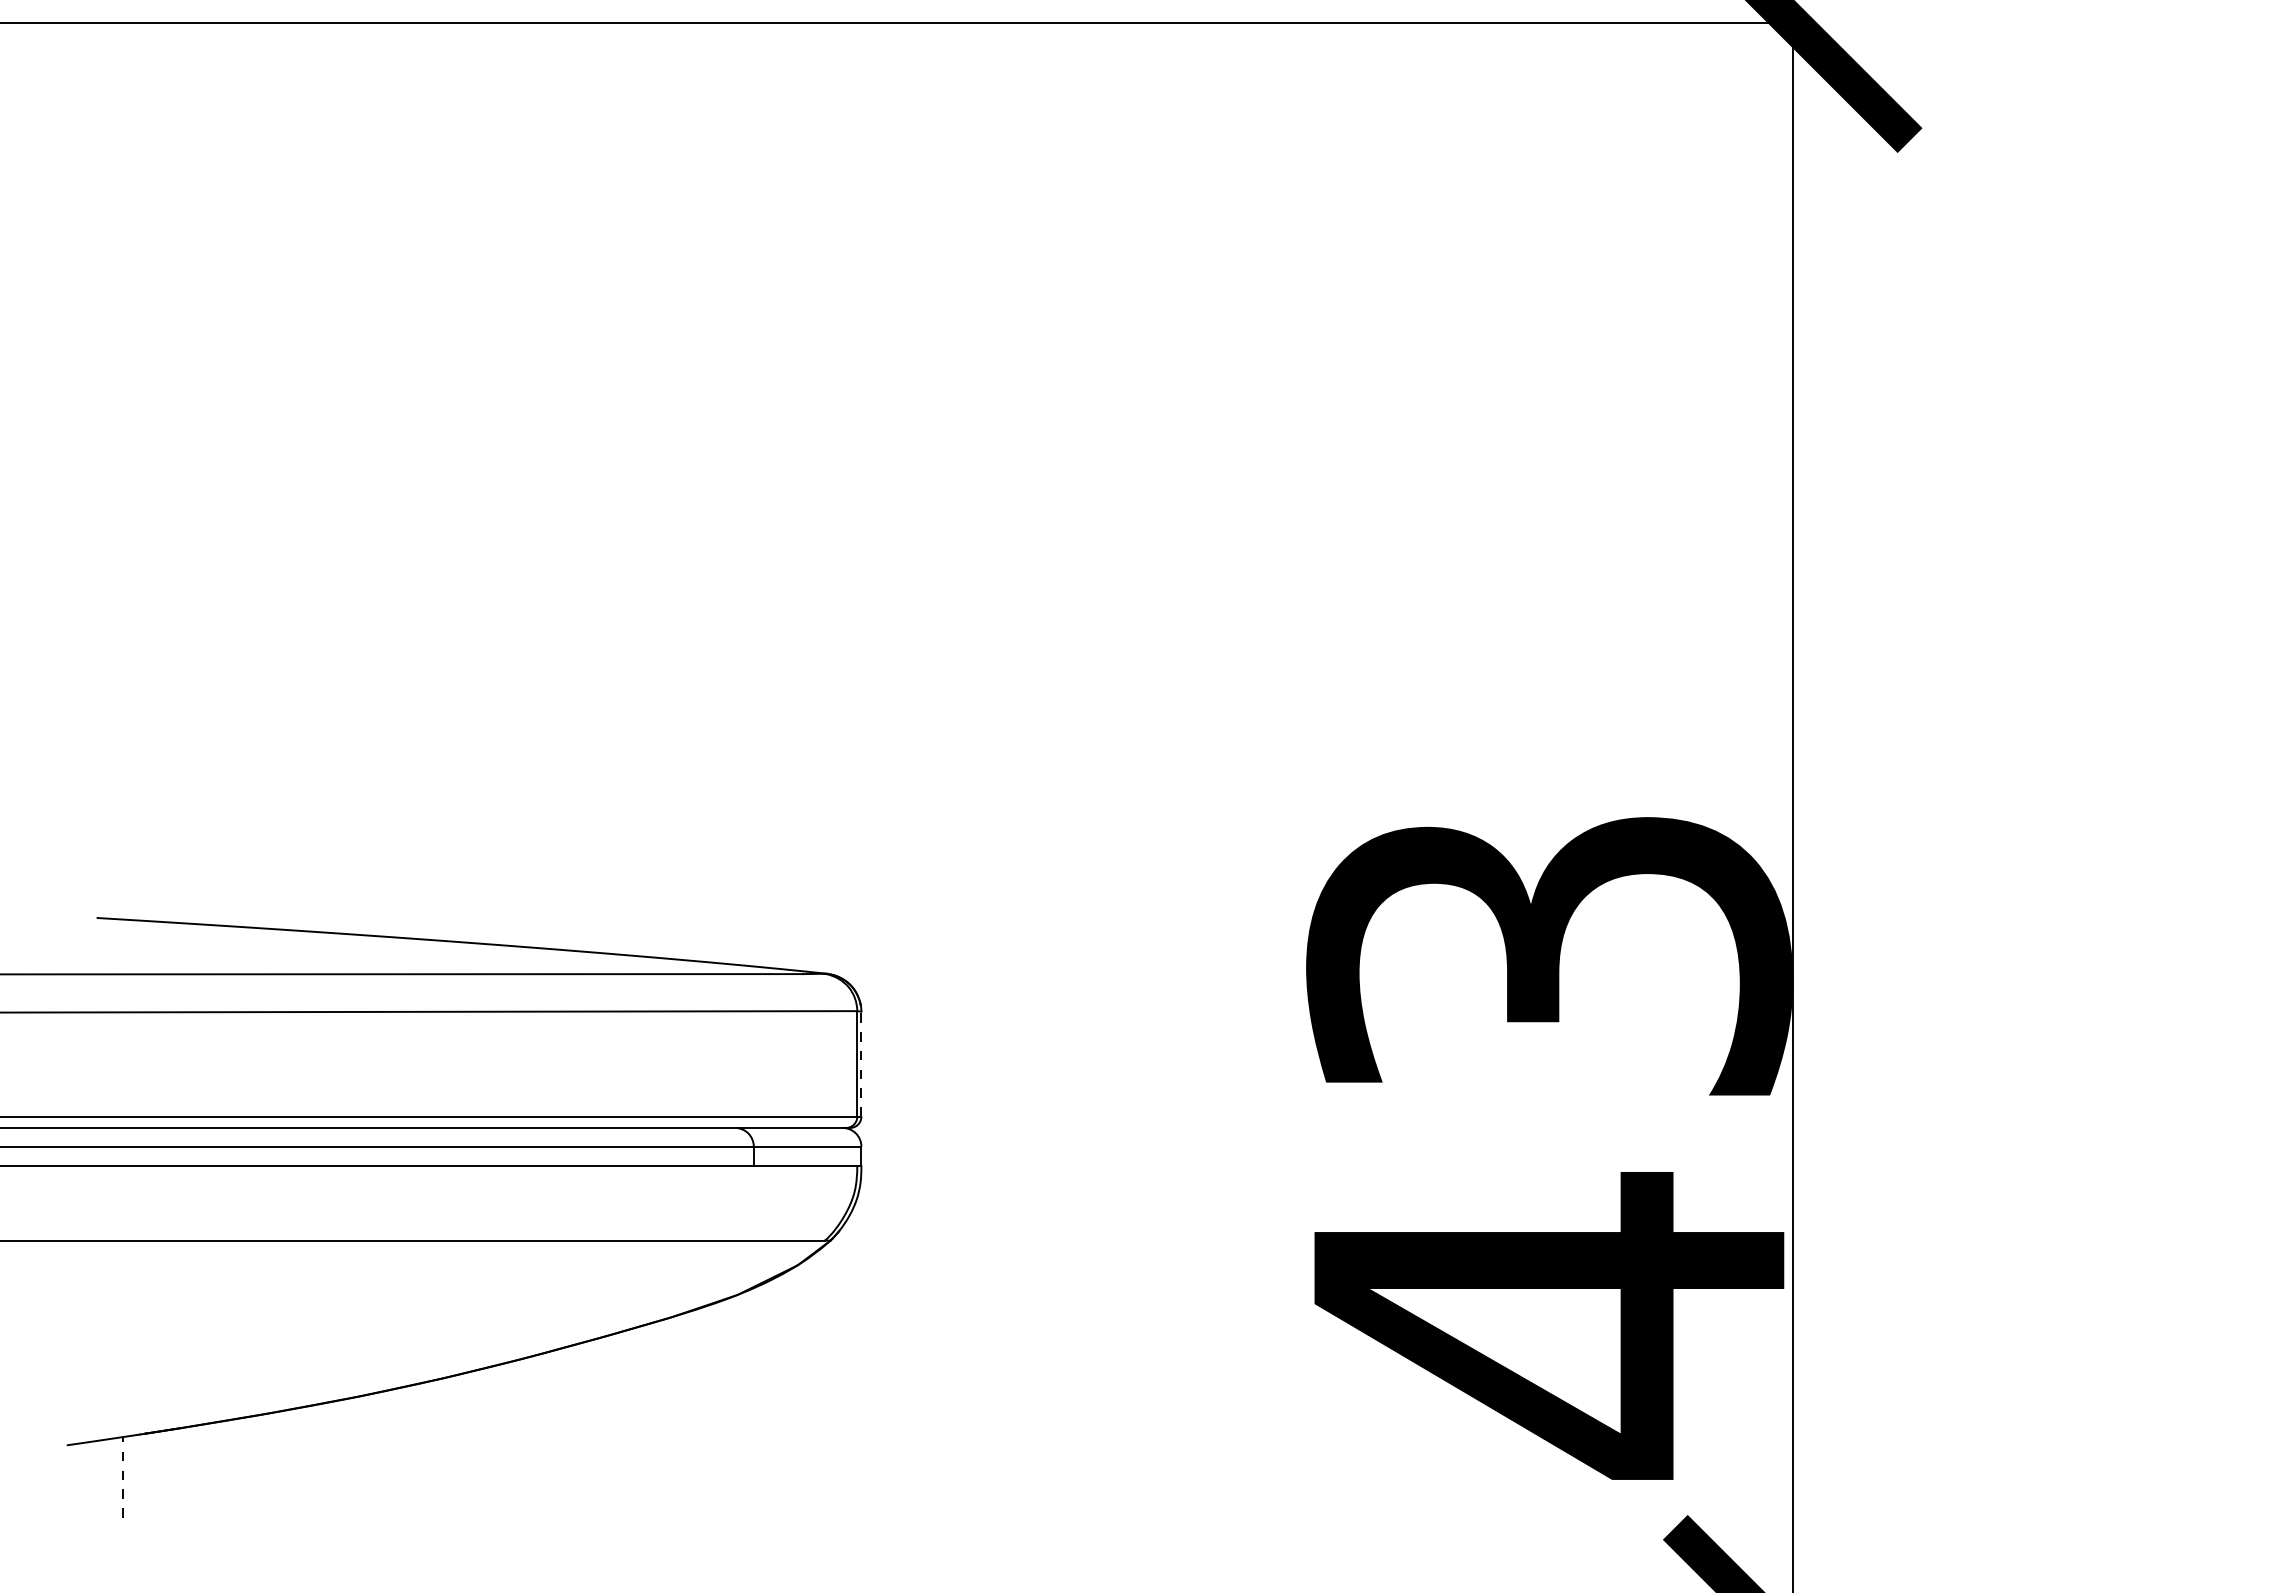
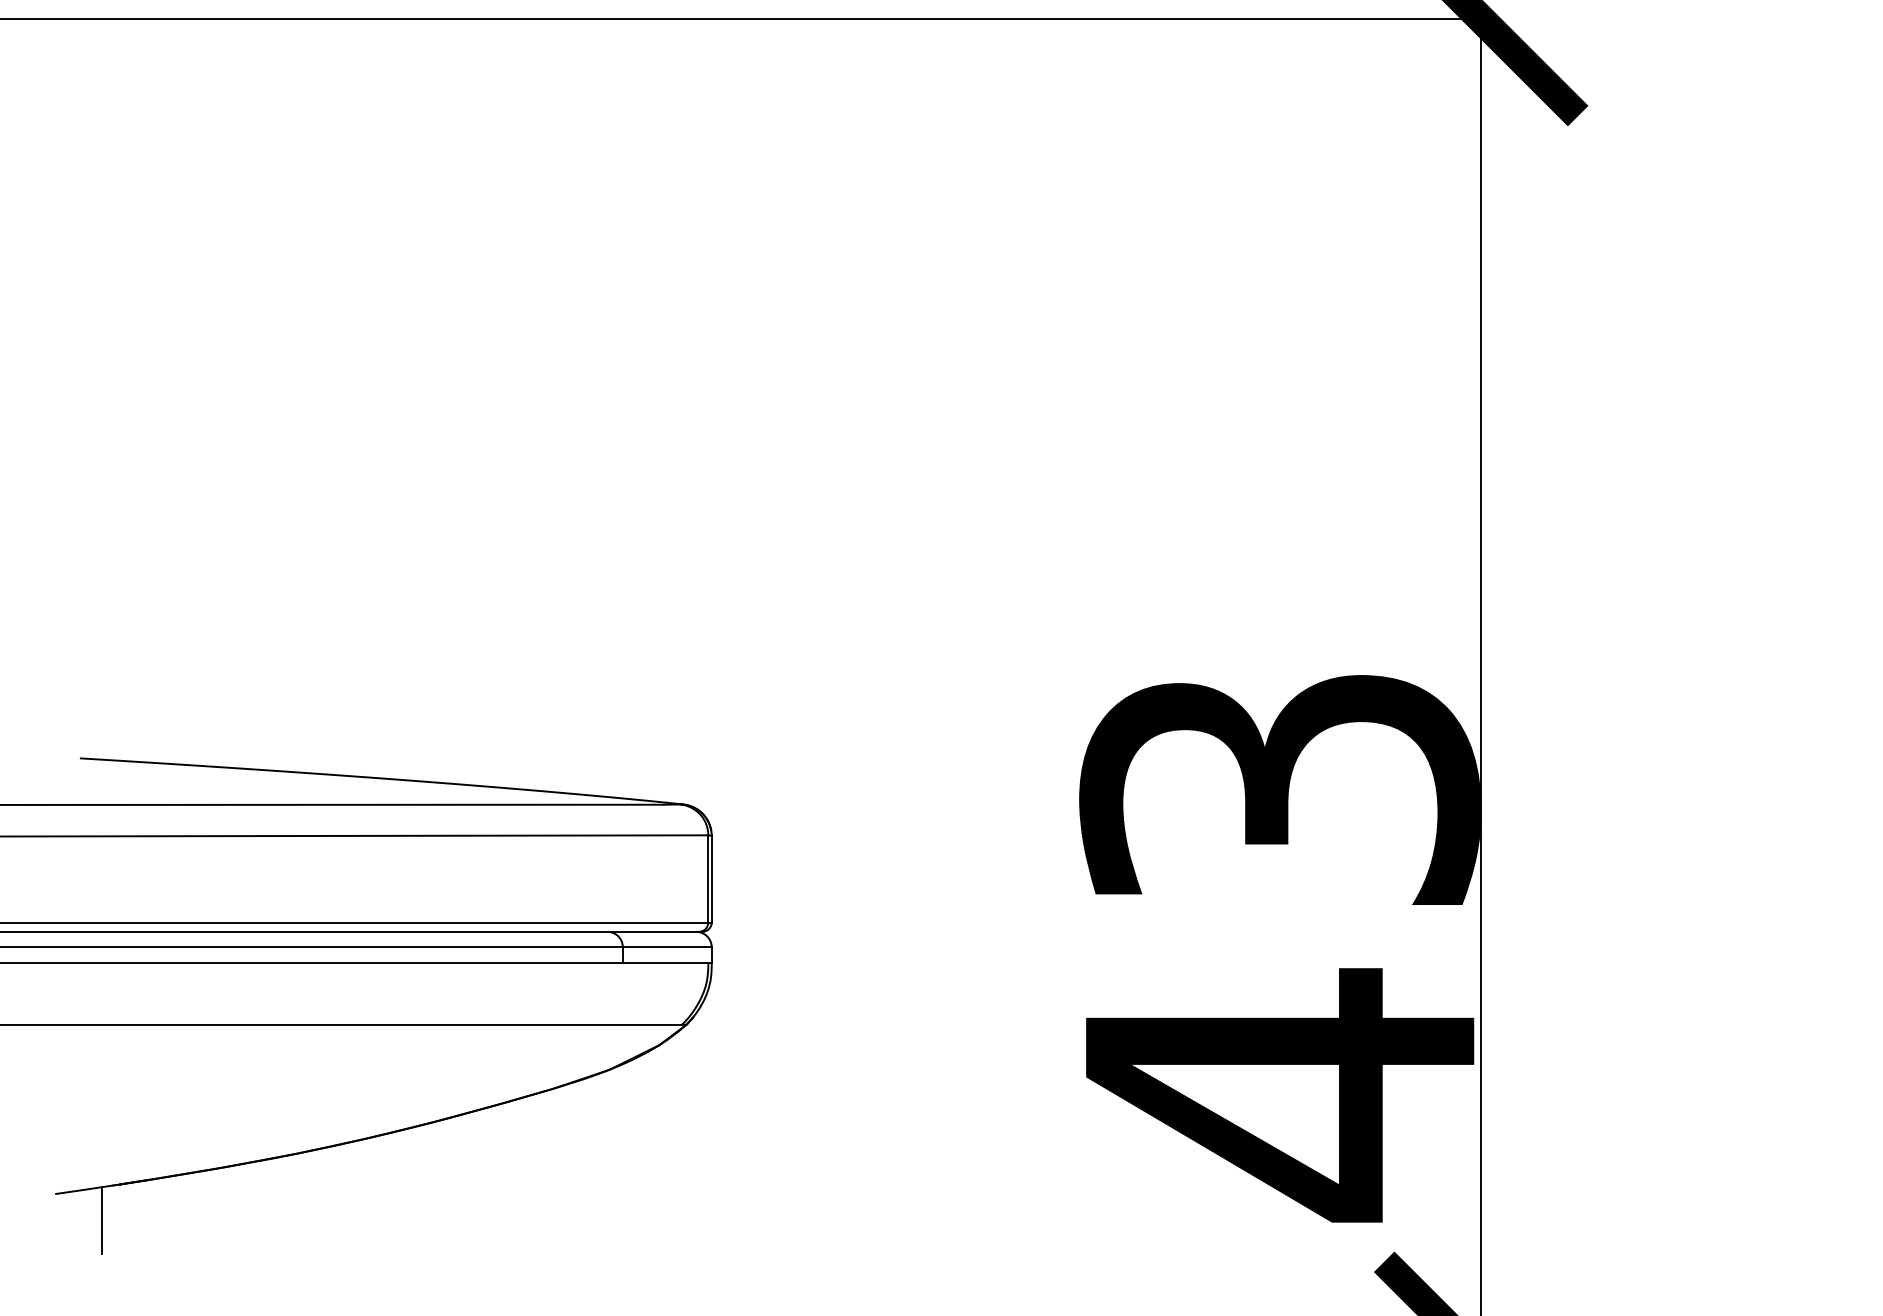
line: (861, 1063) -> (711, 878), dashed -> solid
line: (123, 1476) -> (102, 1219), dashed -> solid

